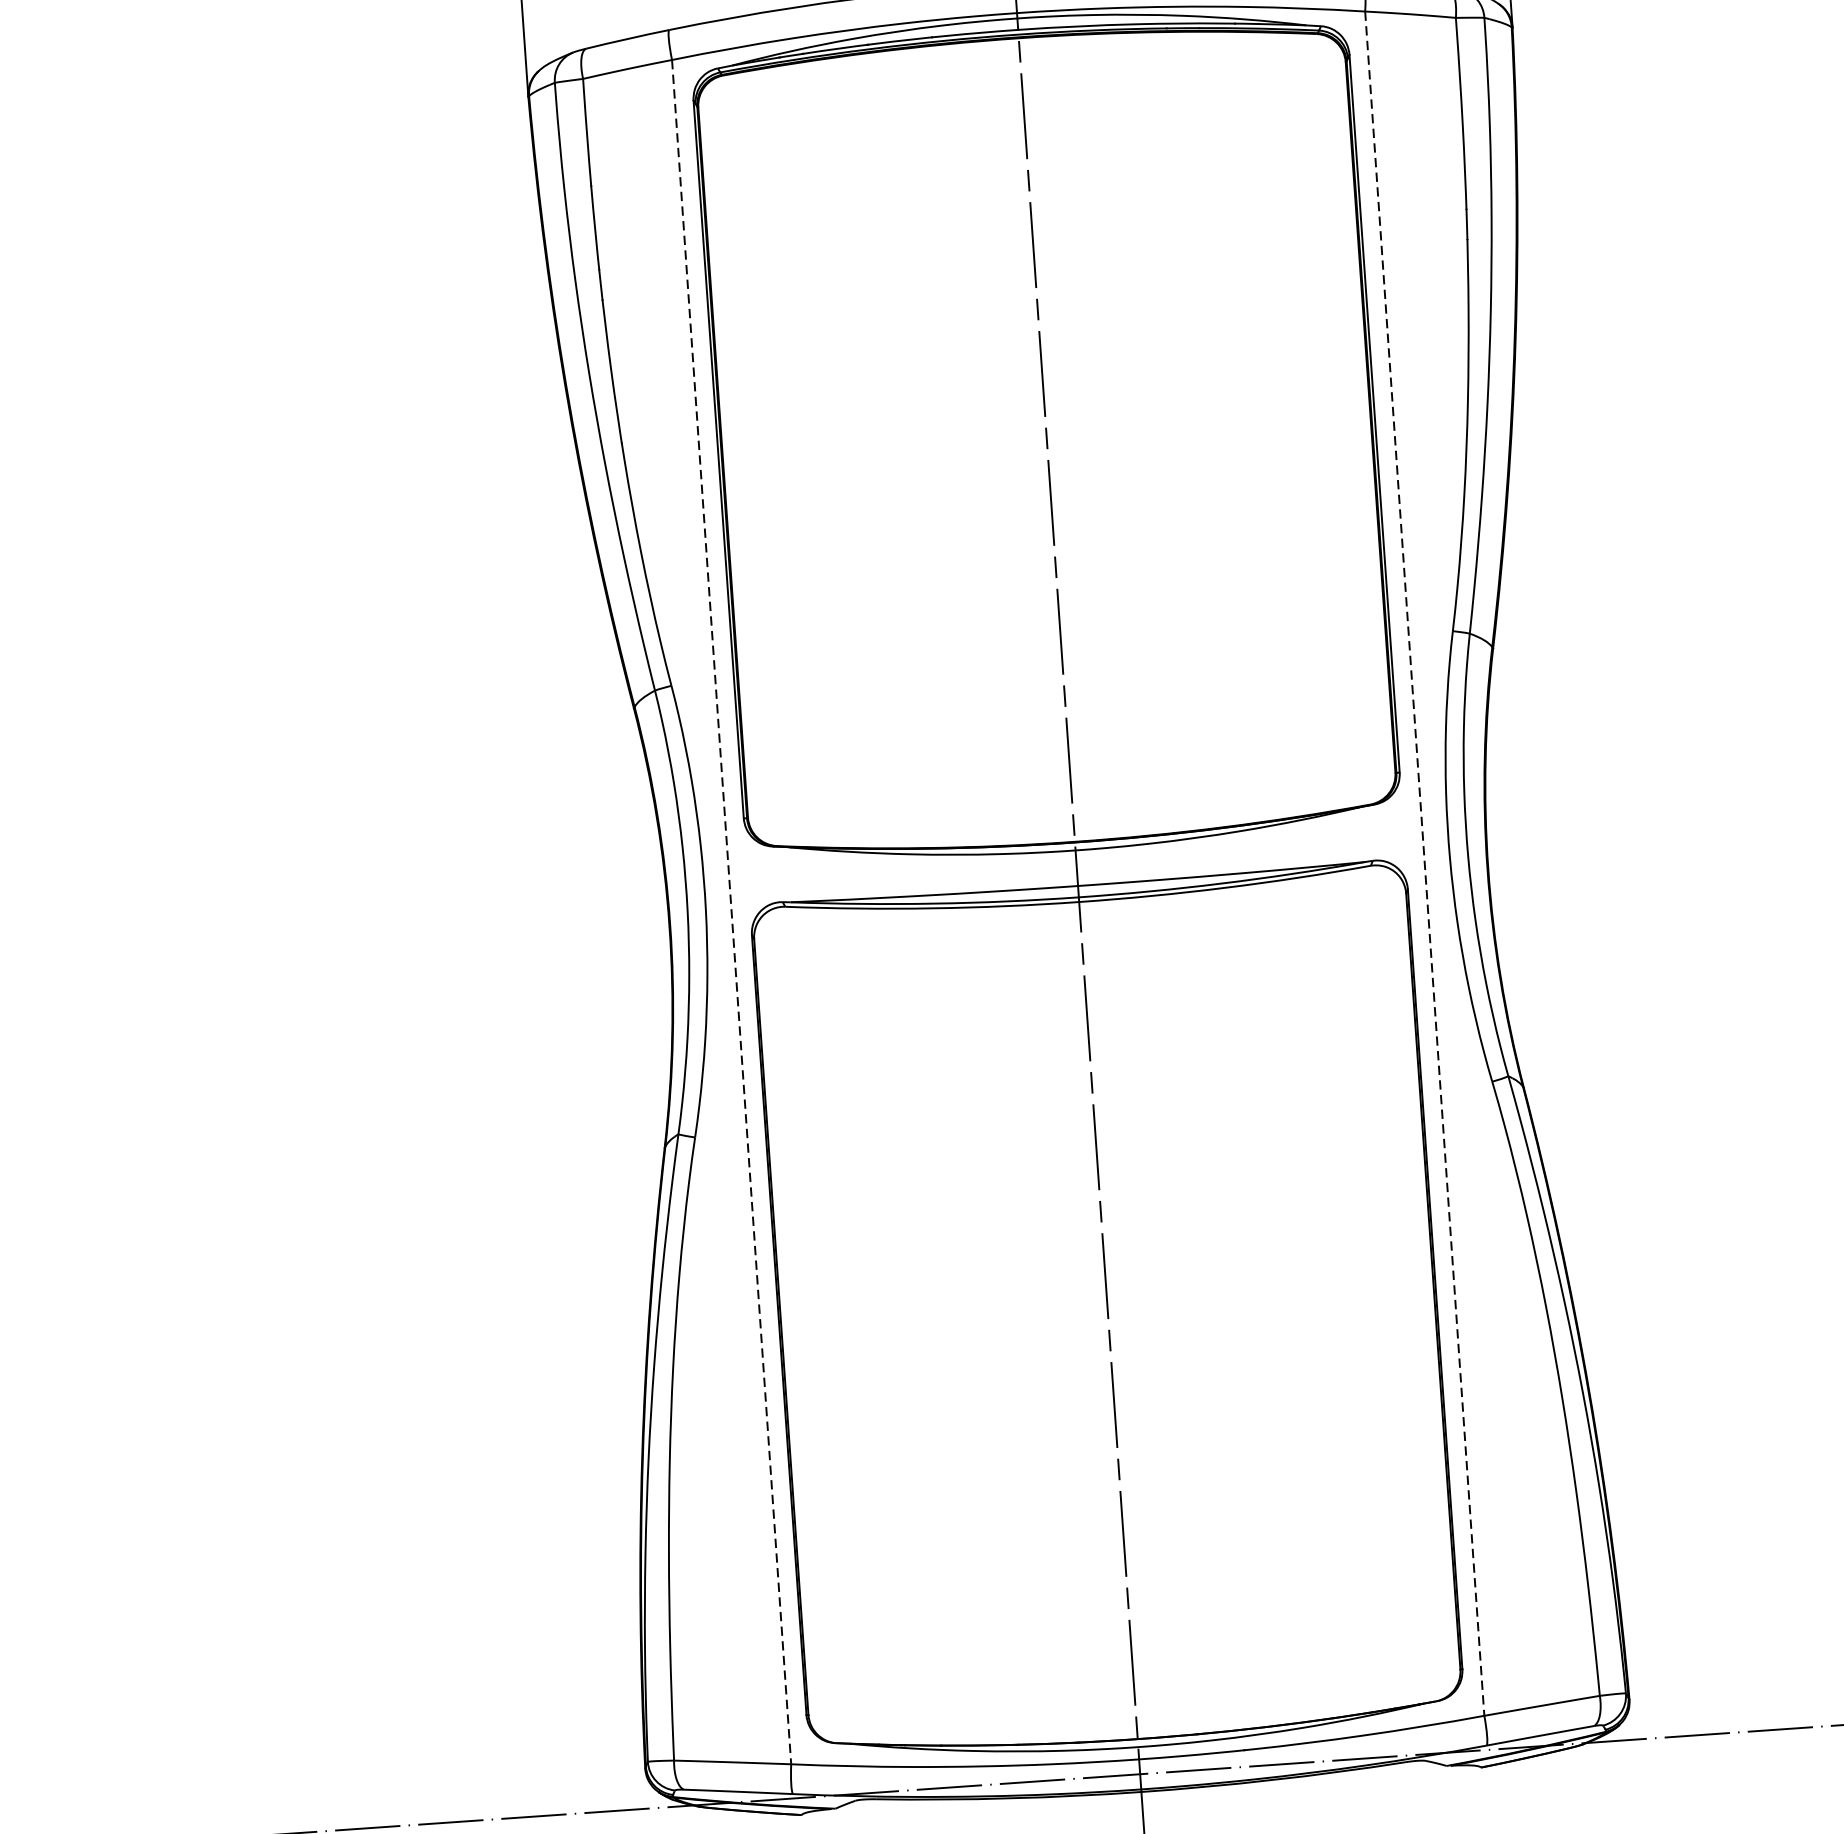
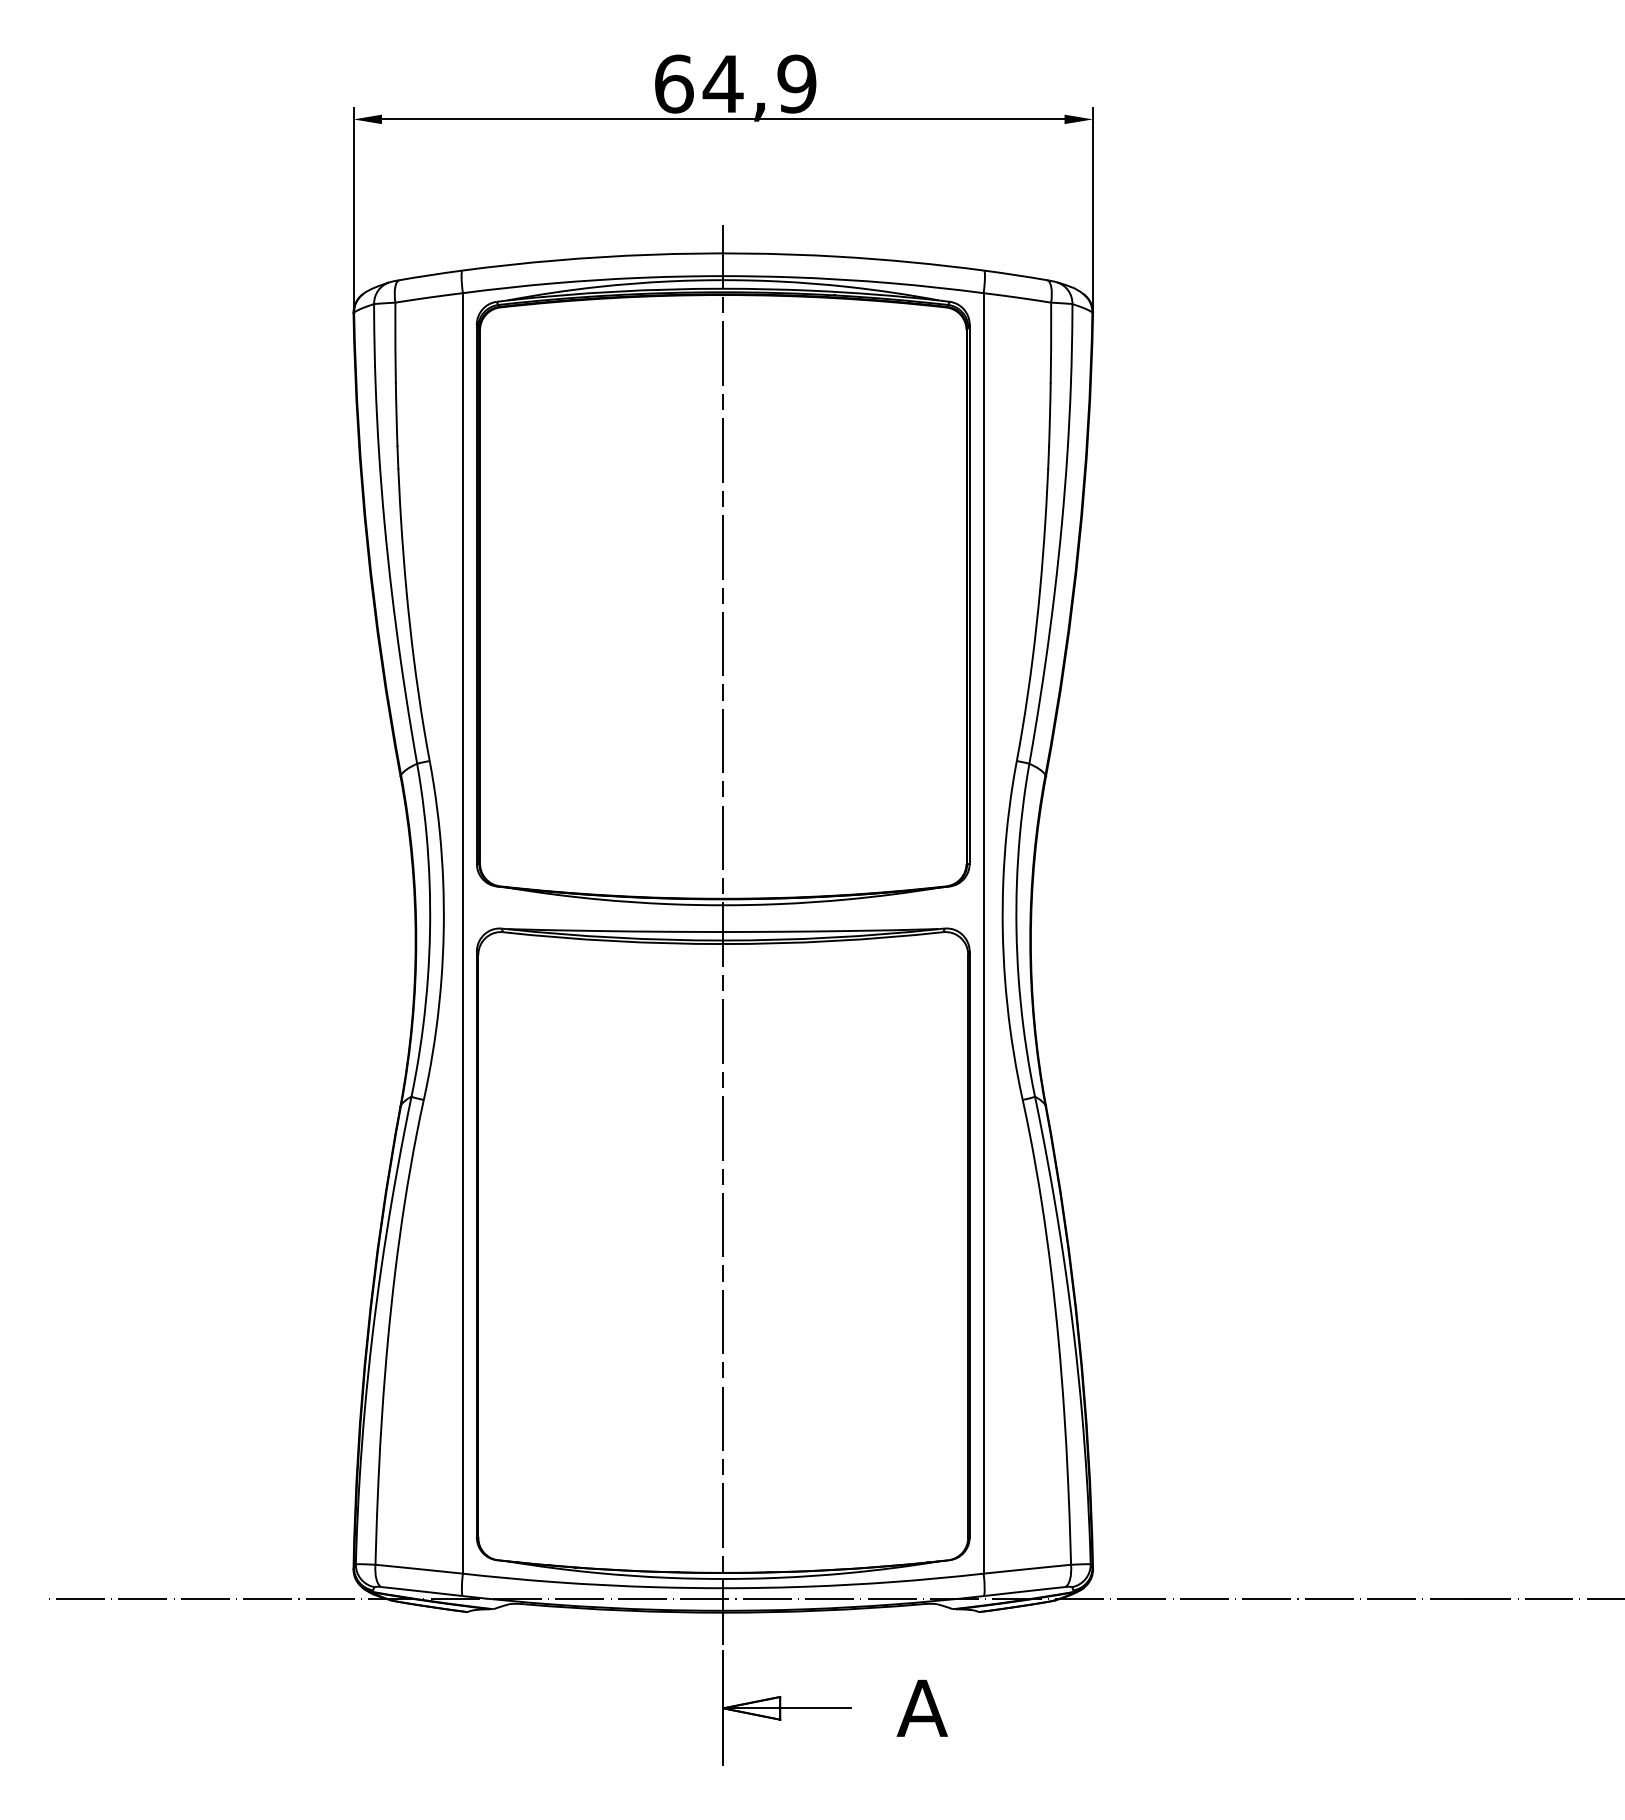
line: (1424, 863) -> (983, 933), dashed -> solid
line: (731, 912) -> (462, 933), dashed -> solid

